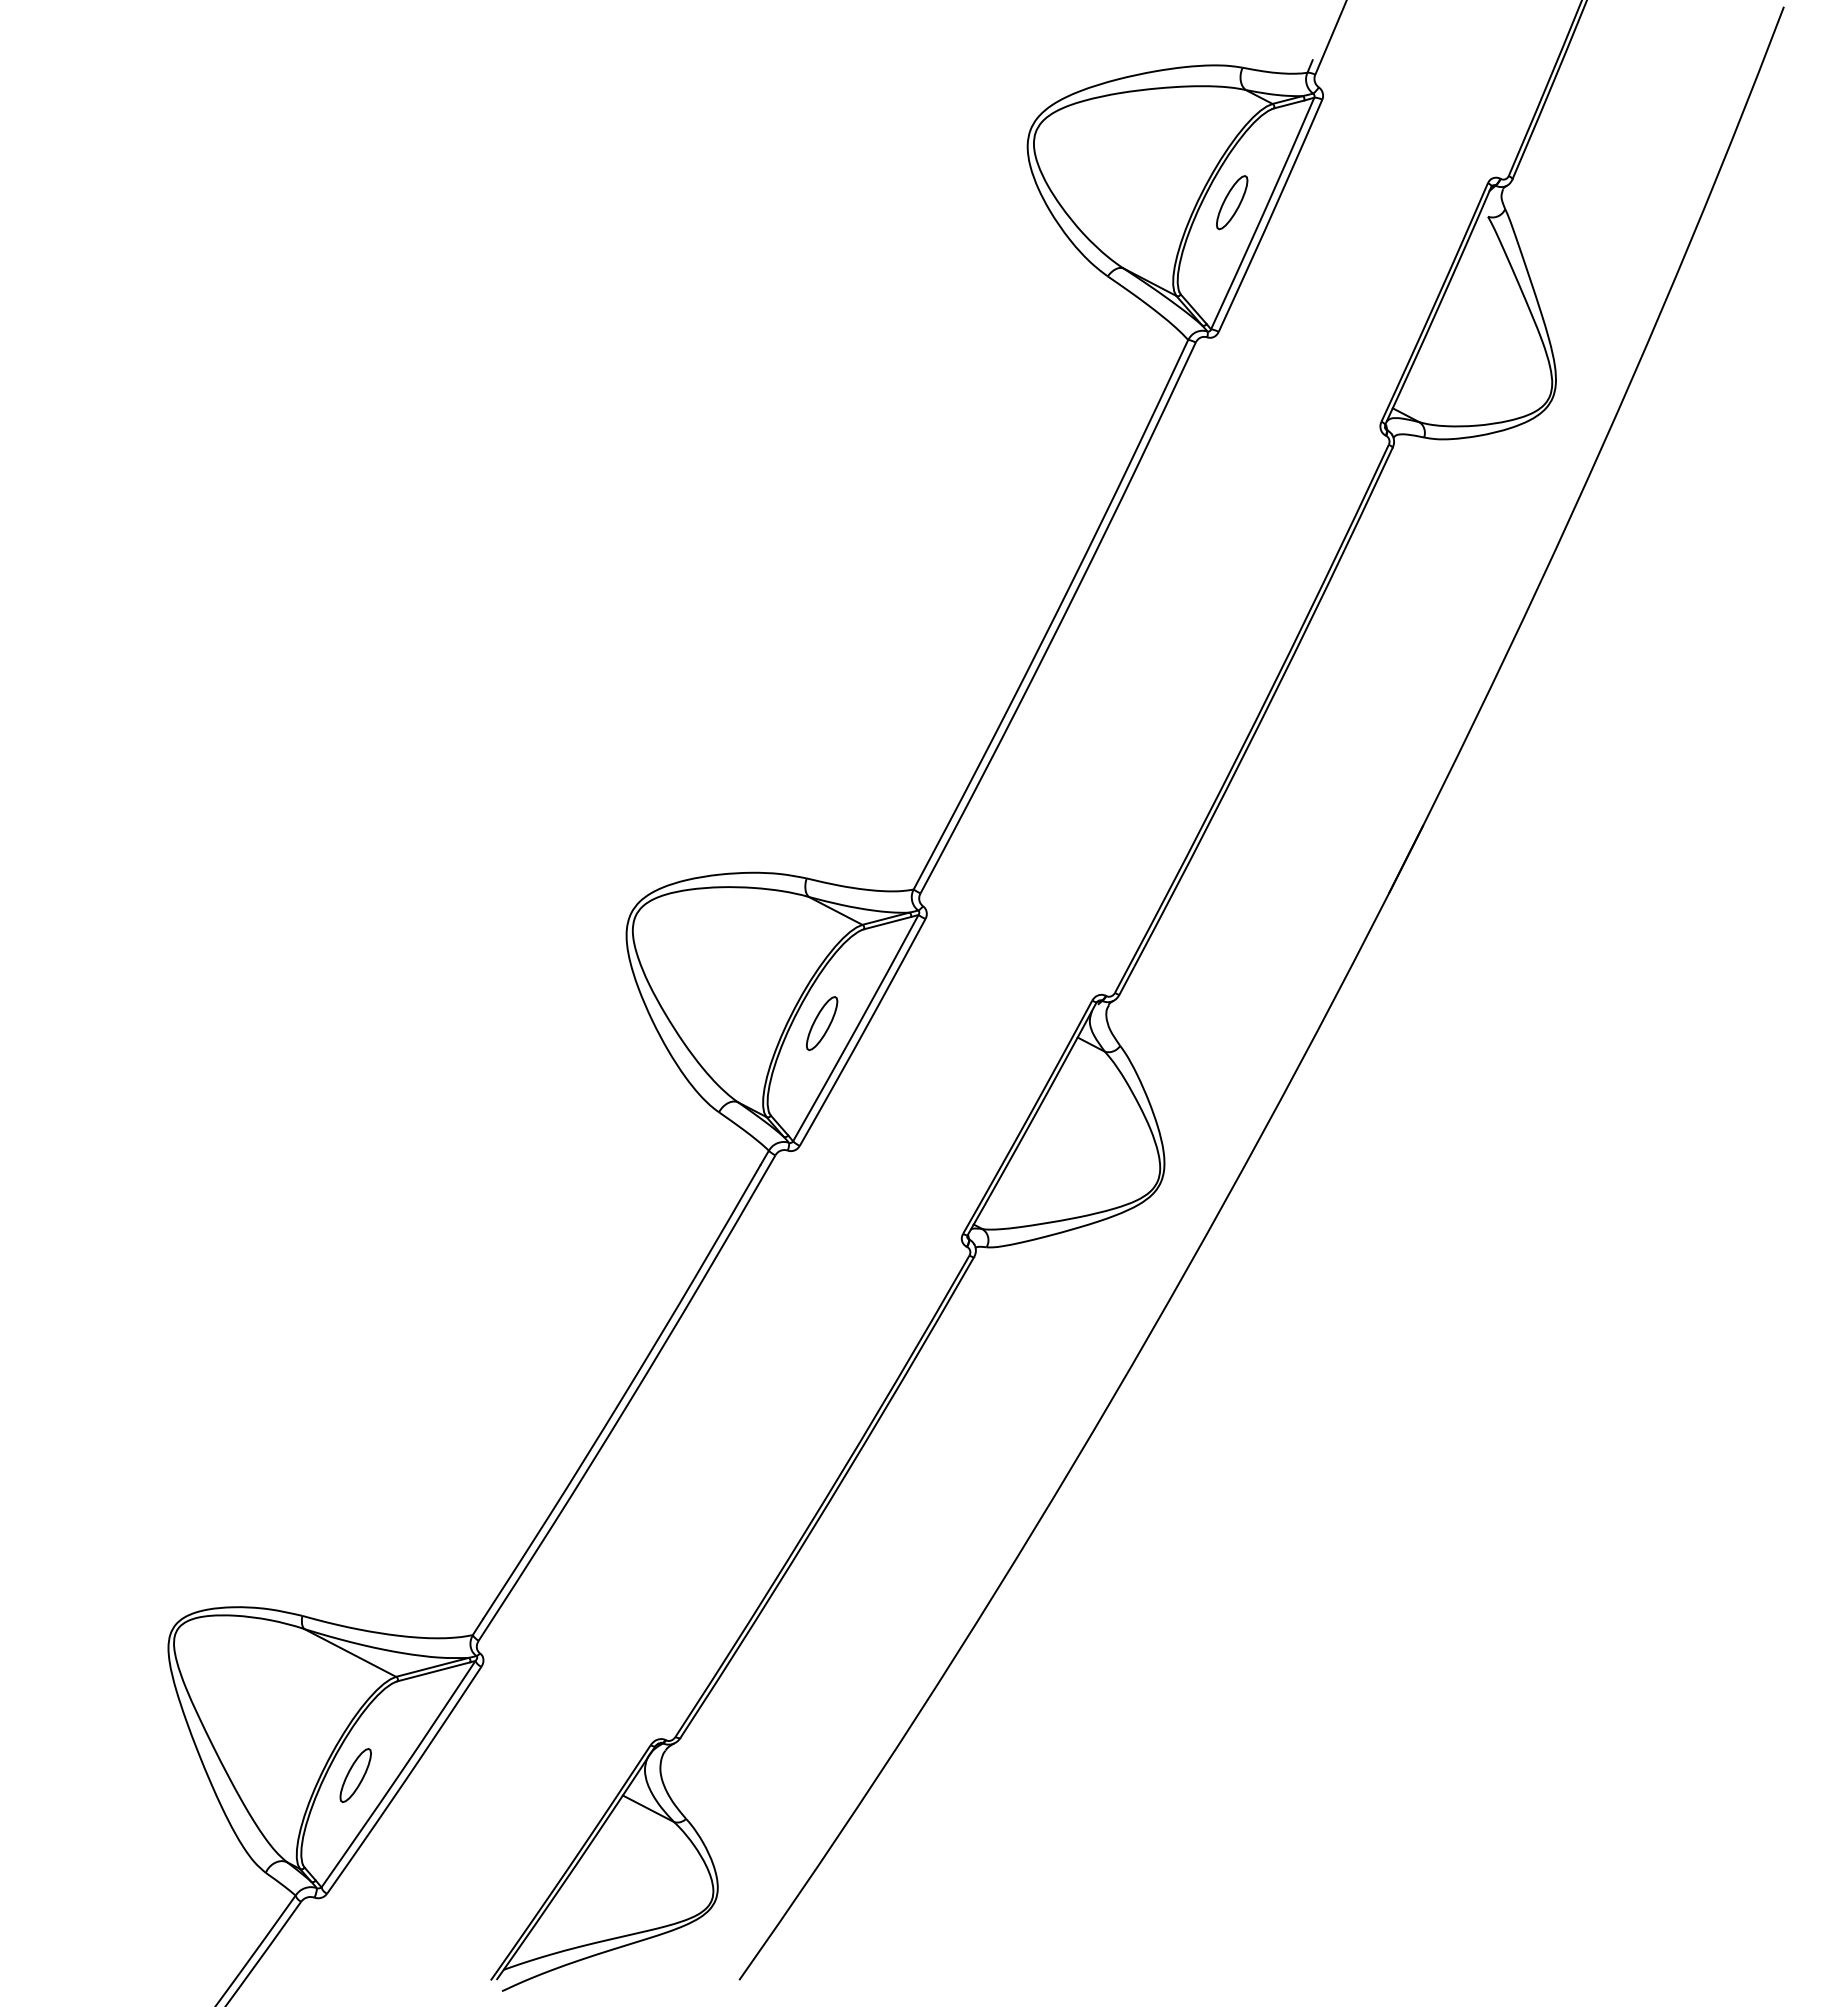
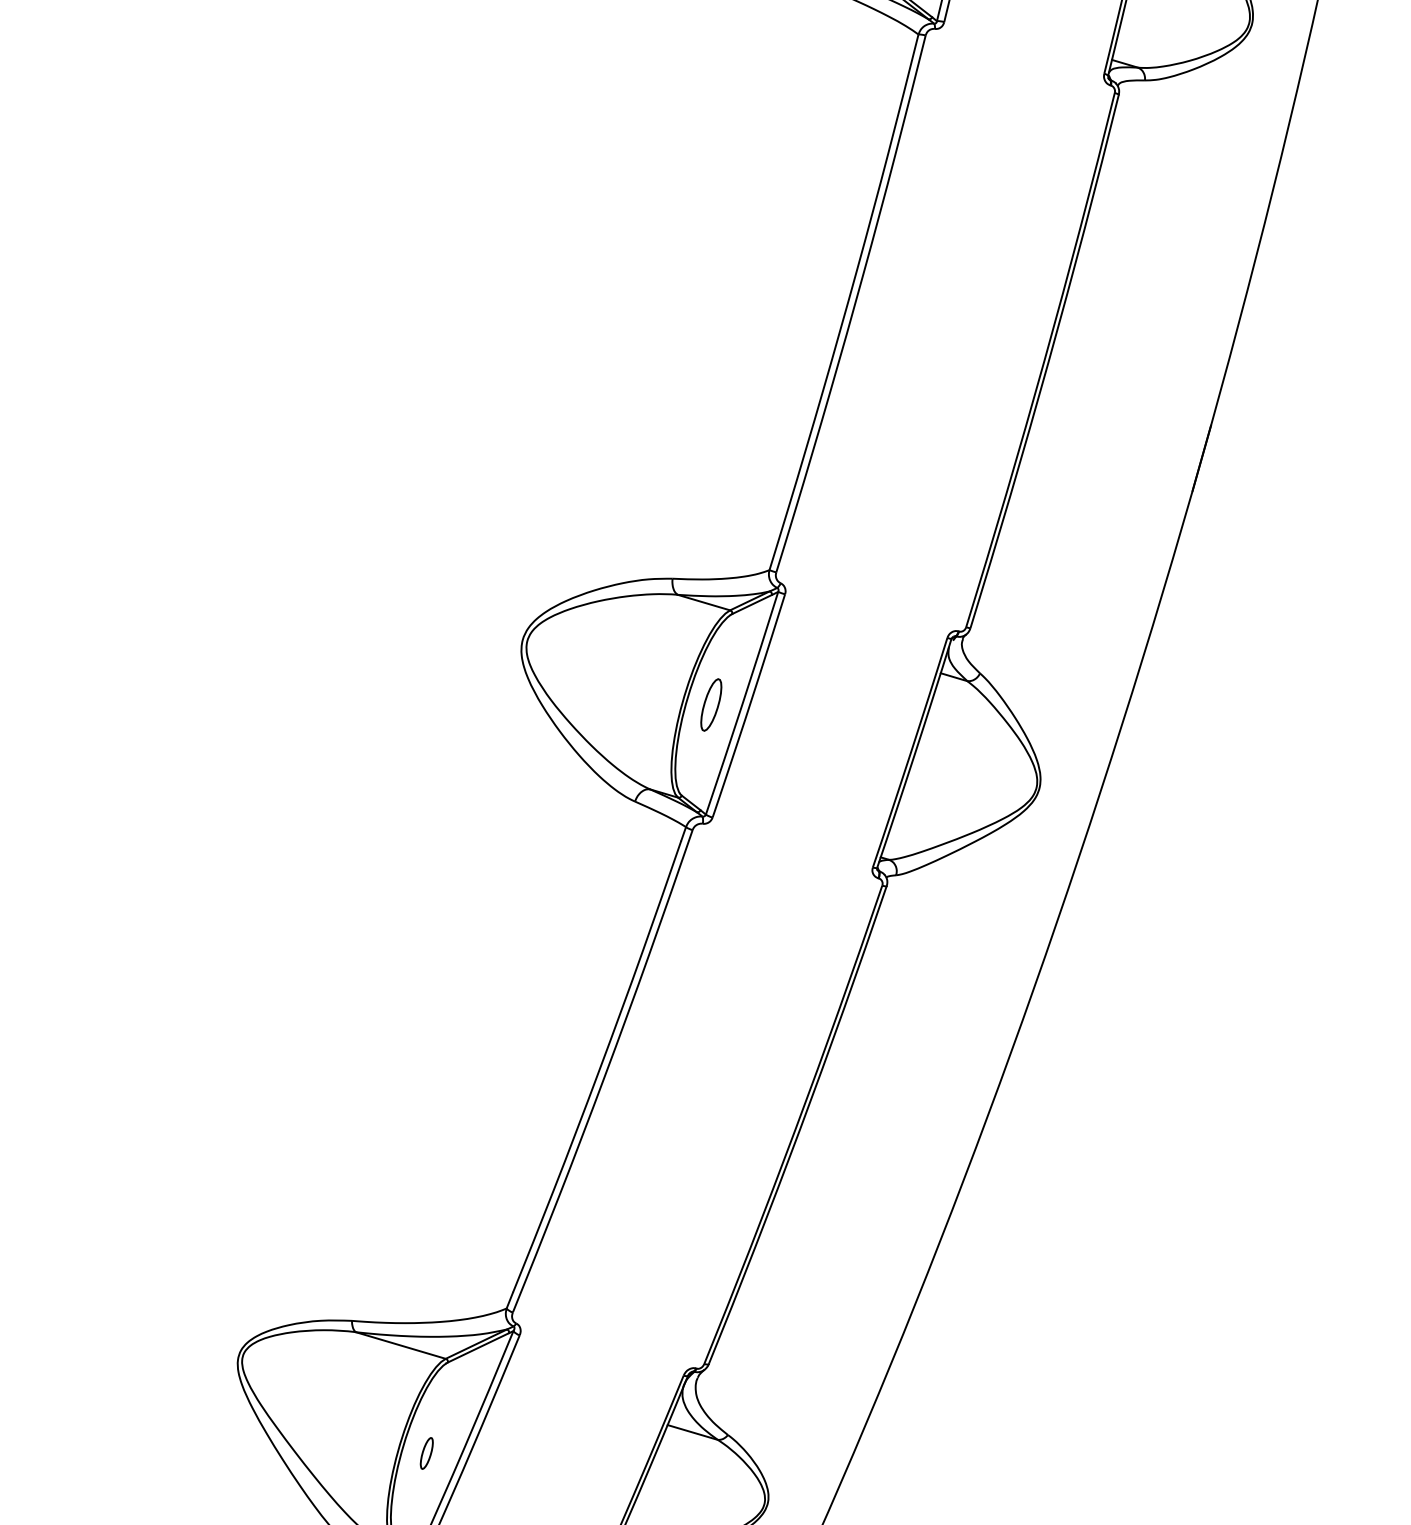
part: (355, 1775) -> (426, 1453), size x0.6

